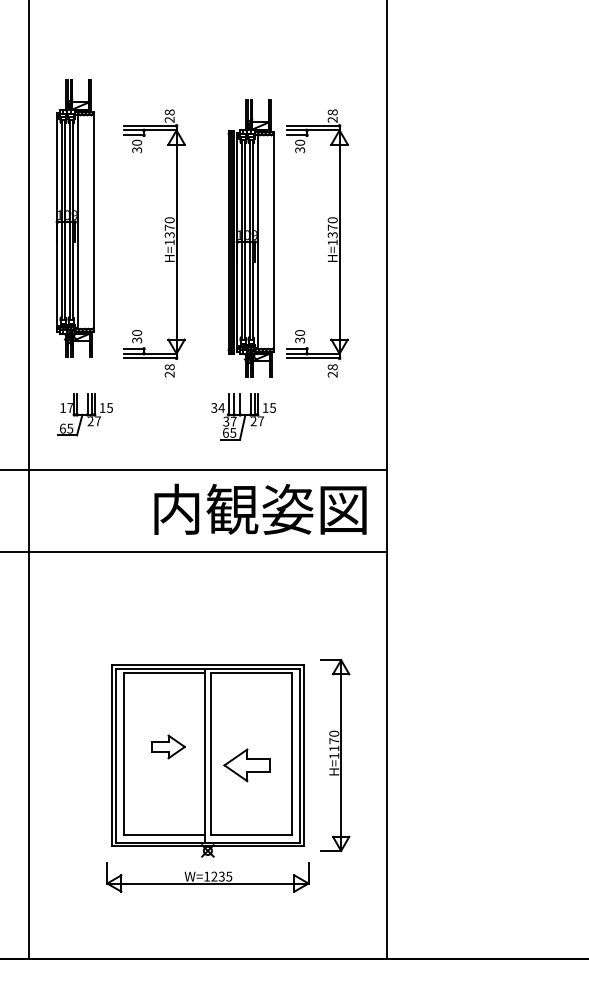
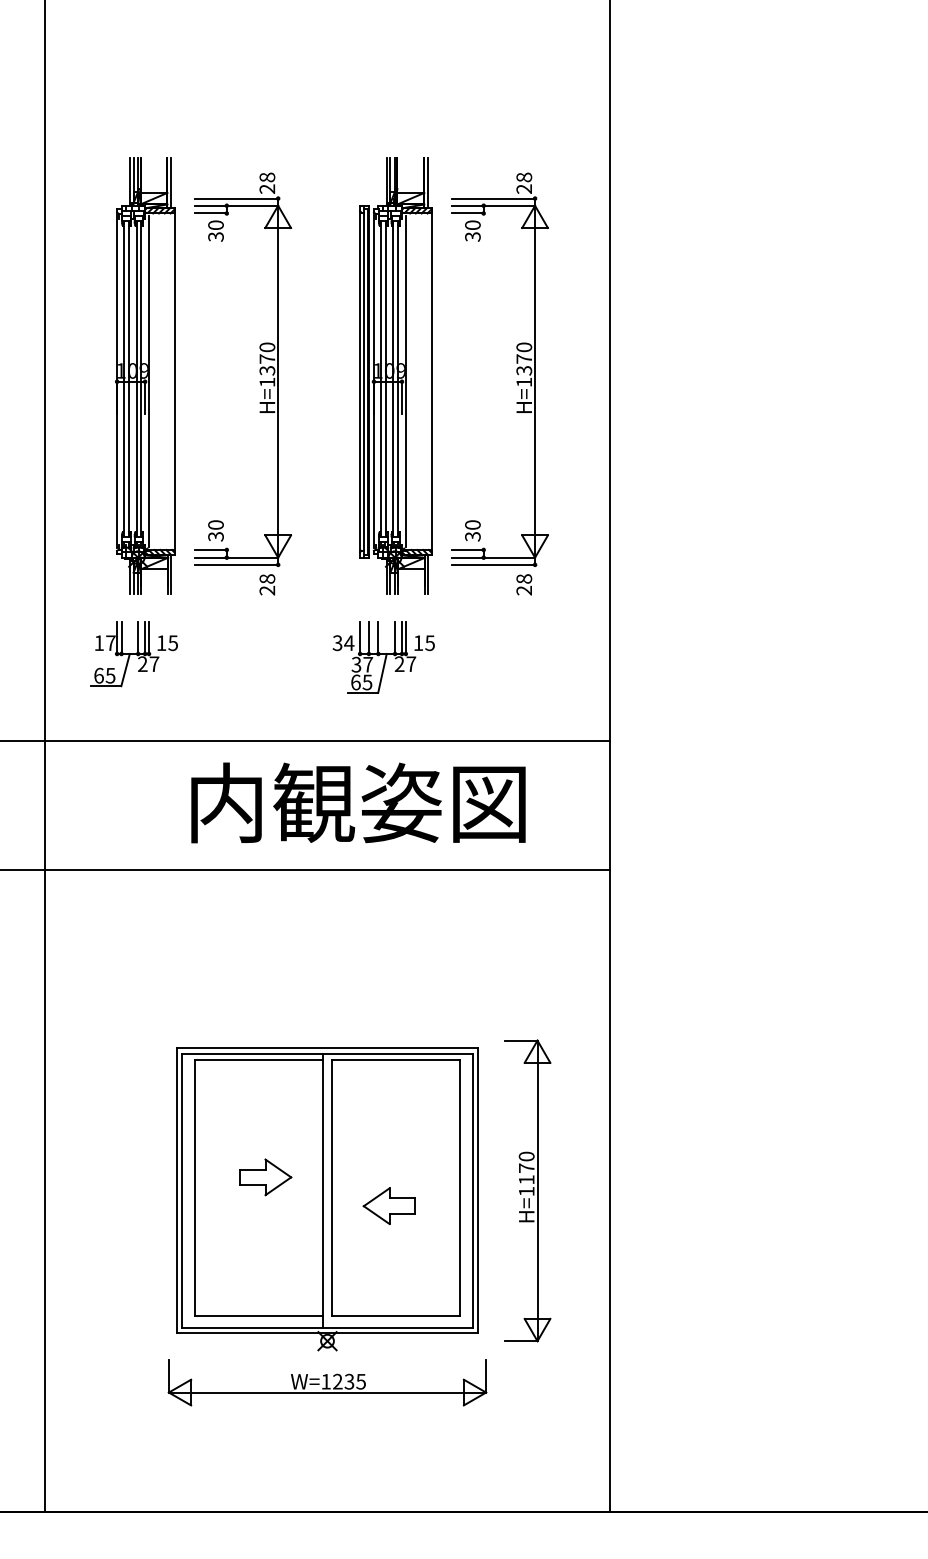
part: (74, 218) -> (144, 376), moved
text: (260, 508) -> (358, 801), moved
part: (246, 764) -> (388, 1204), size x0.71

